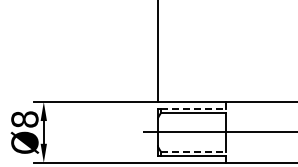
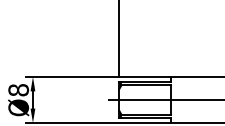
line: (193, 108) -> (146, 81), dashed -> solid
line: (193, 151) -> (146, 114), dashed -> solid

